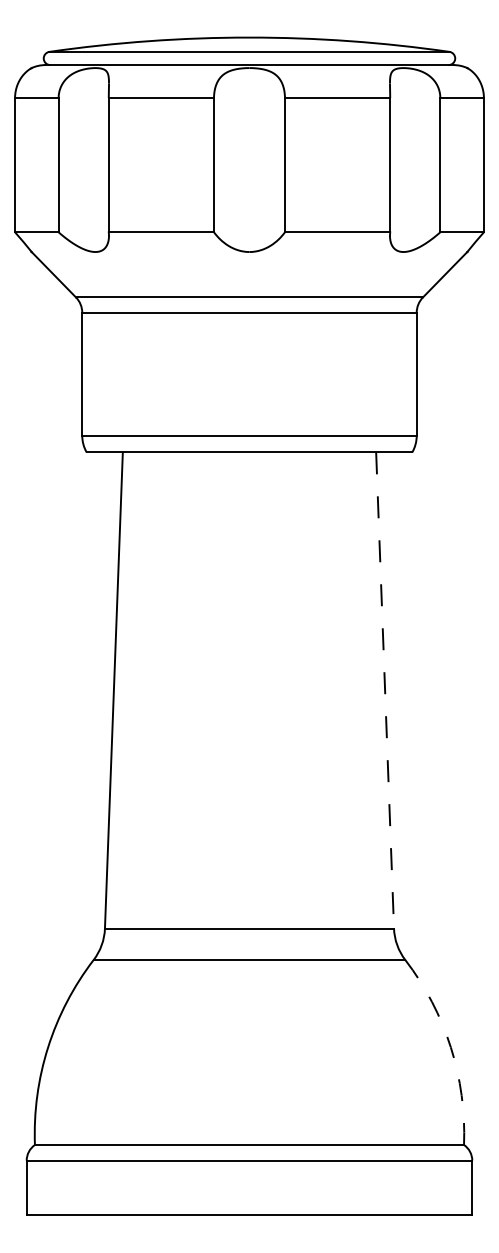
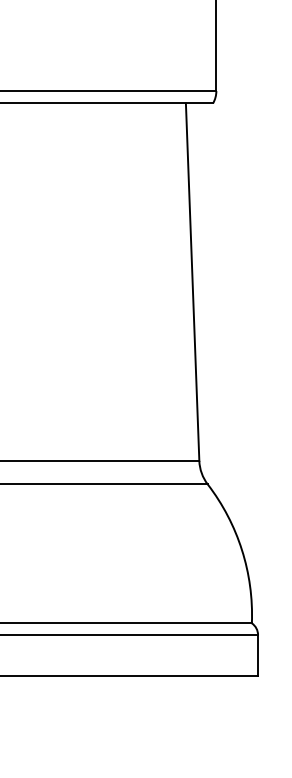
line: (385, 690) -> (192, 282), dashed -> solid
arc: (450, 1047) -> (241, 550), dashed -> solid

